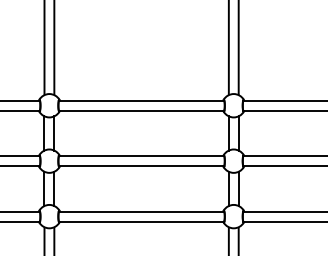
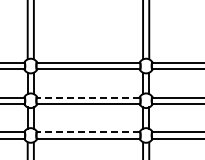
line: (141, 155) -> (88, 97), solid -> dashed
line: (141, 211) -> (88, 132), solid -> dashed

